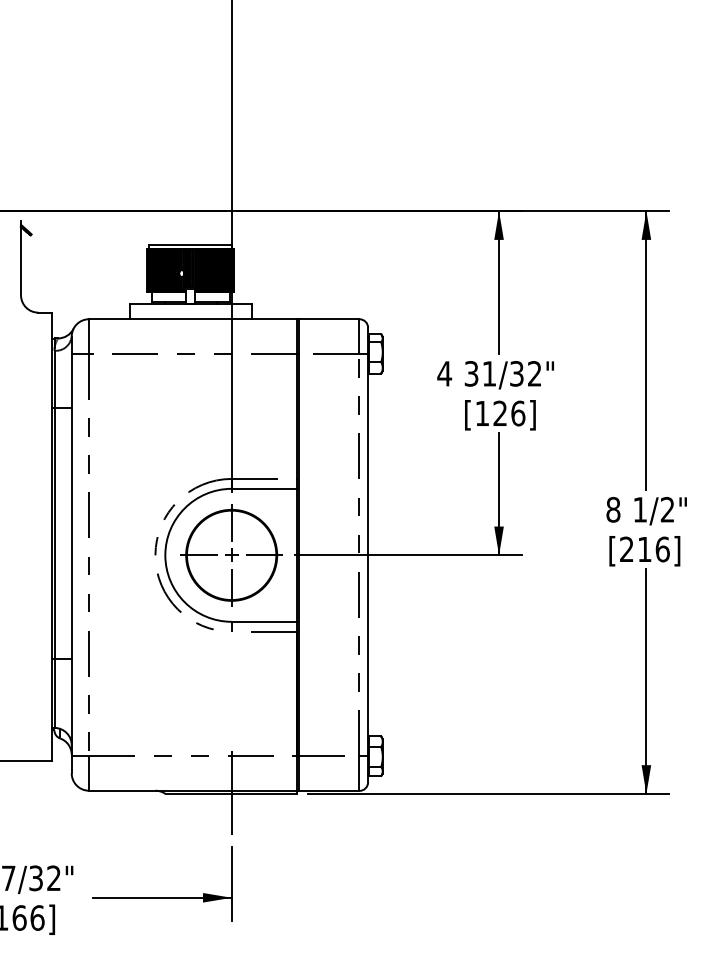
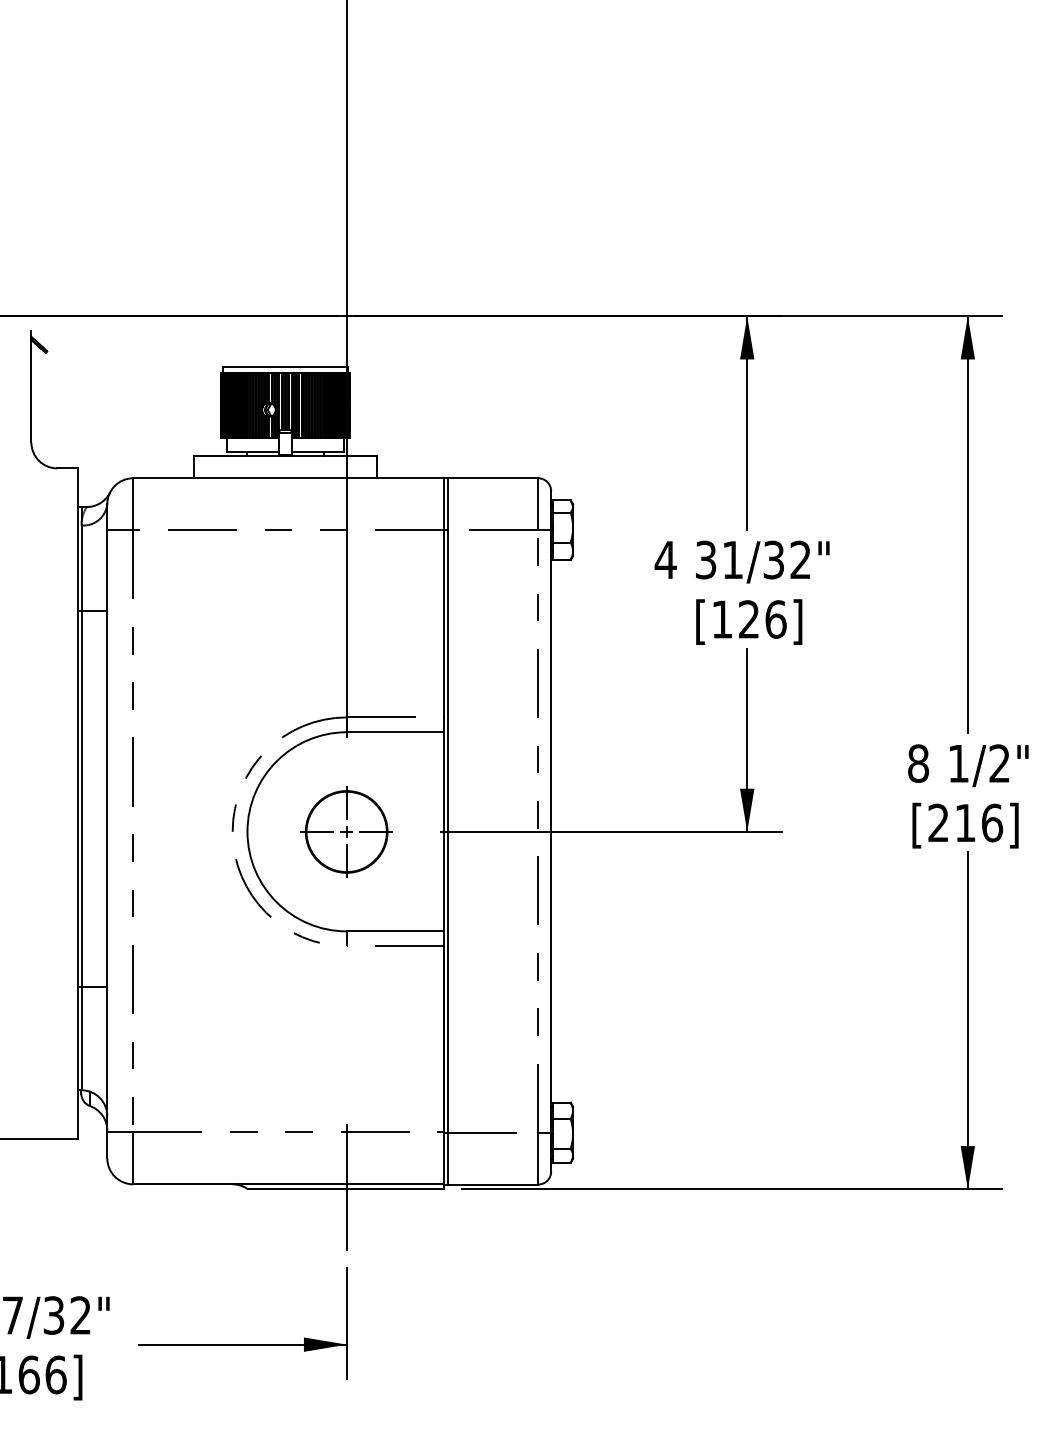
part: (231, 555) -> (346, 832), size x0.6

